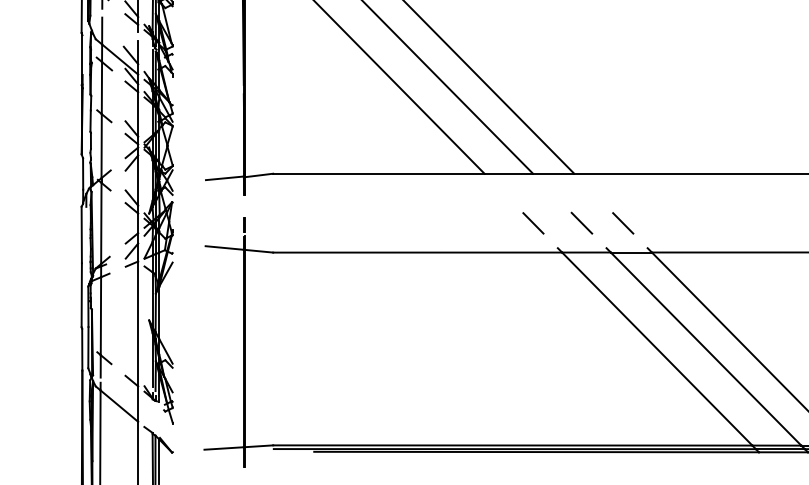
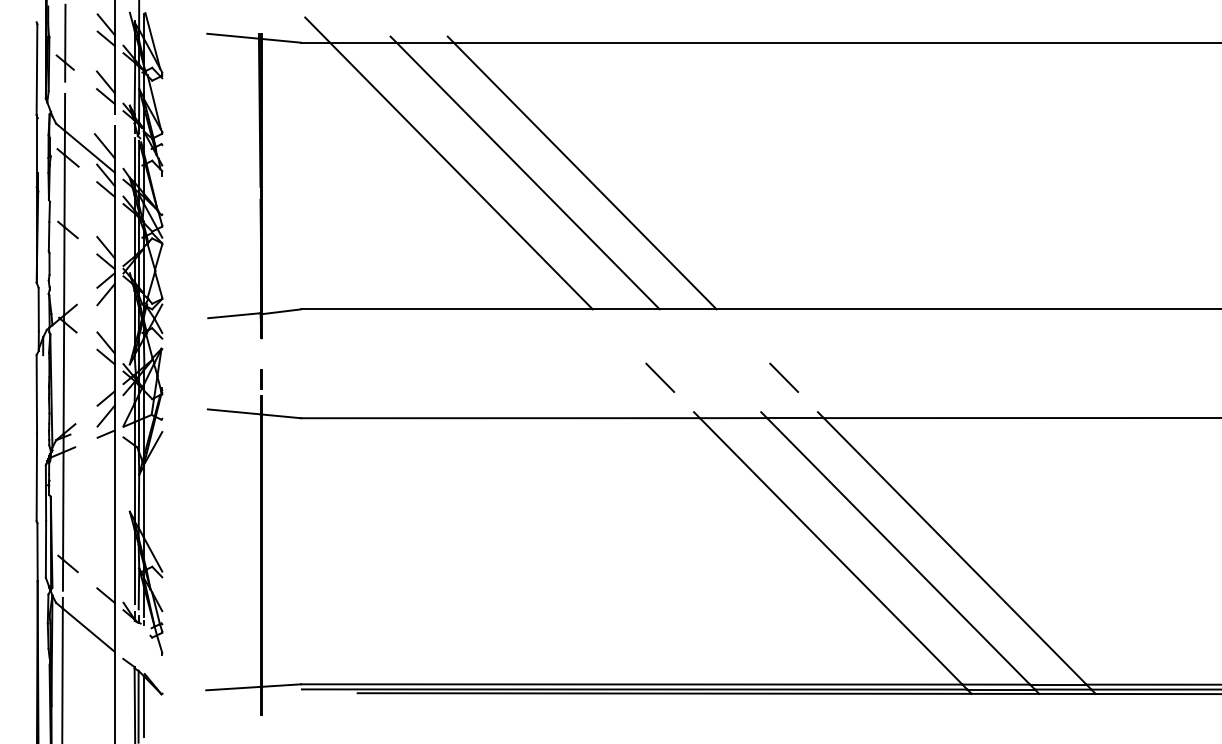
line: (582, 223) -> (727, 377), removed

